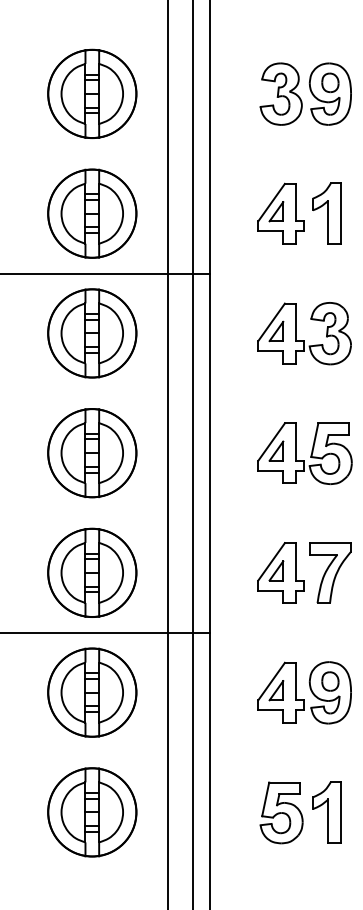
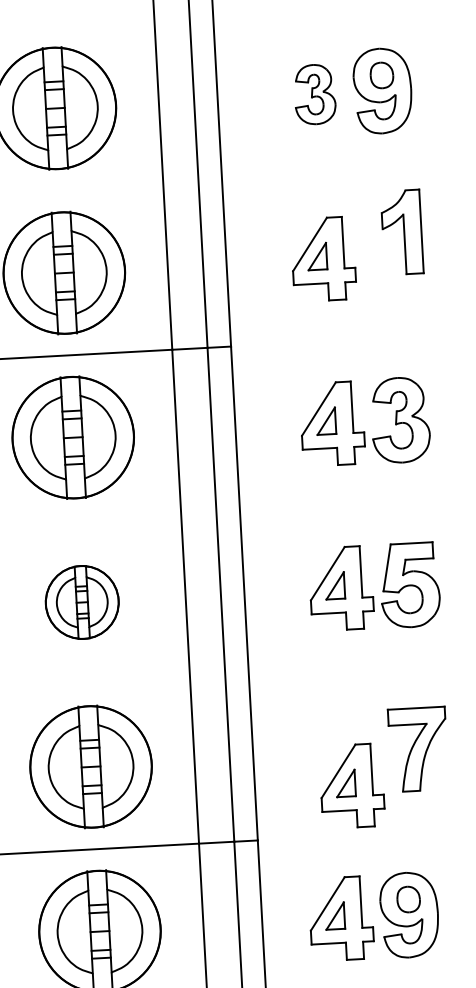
part: (280, 93) -> (314, 93), size x0.7
part: (326, 213) -> (401, 232), moved
part: (92, 453) -> (82, 602), size x0.6
part: (280, 572) -> (351, 785), moved
part: (310, 690) -> (381, 913), moved

